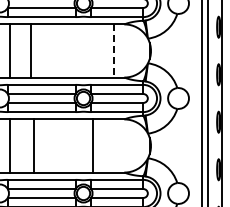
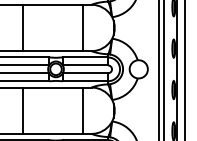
line: (30, 50) -> (22, 27), moved
line: (114, 51) -> (82, 28), dashed -> solid
line: (33, 145) -> (22, 110), moved
line: (93, 145) -> (82, 110), moved

